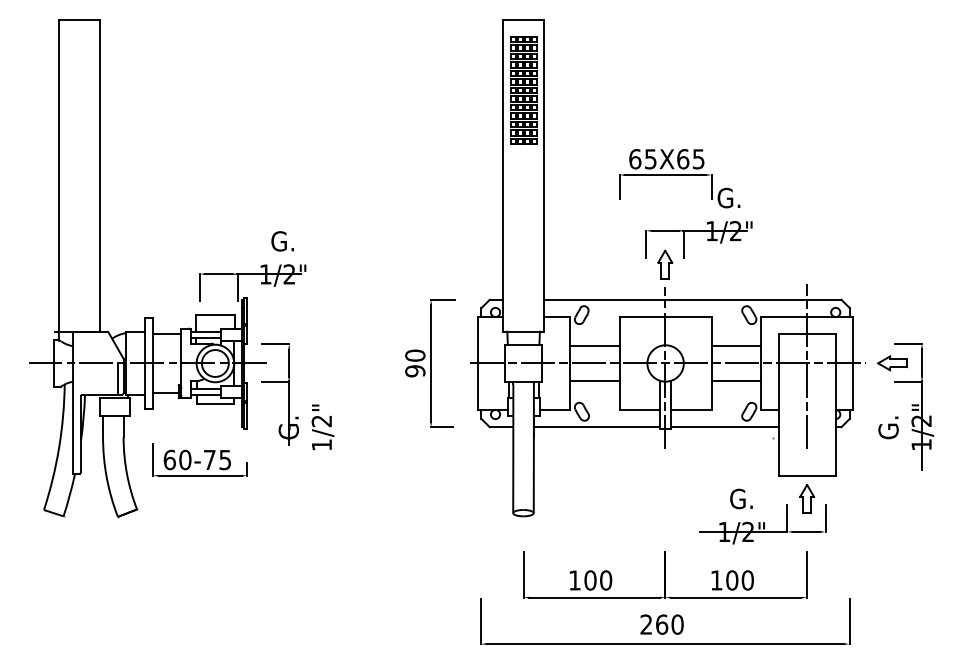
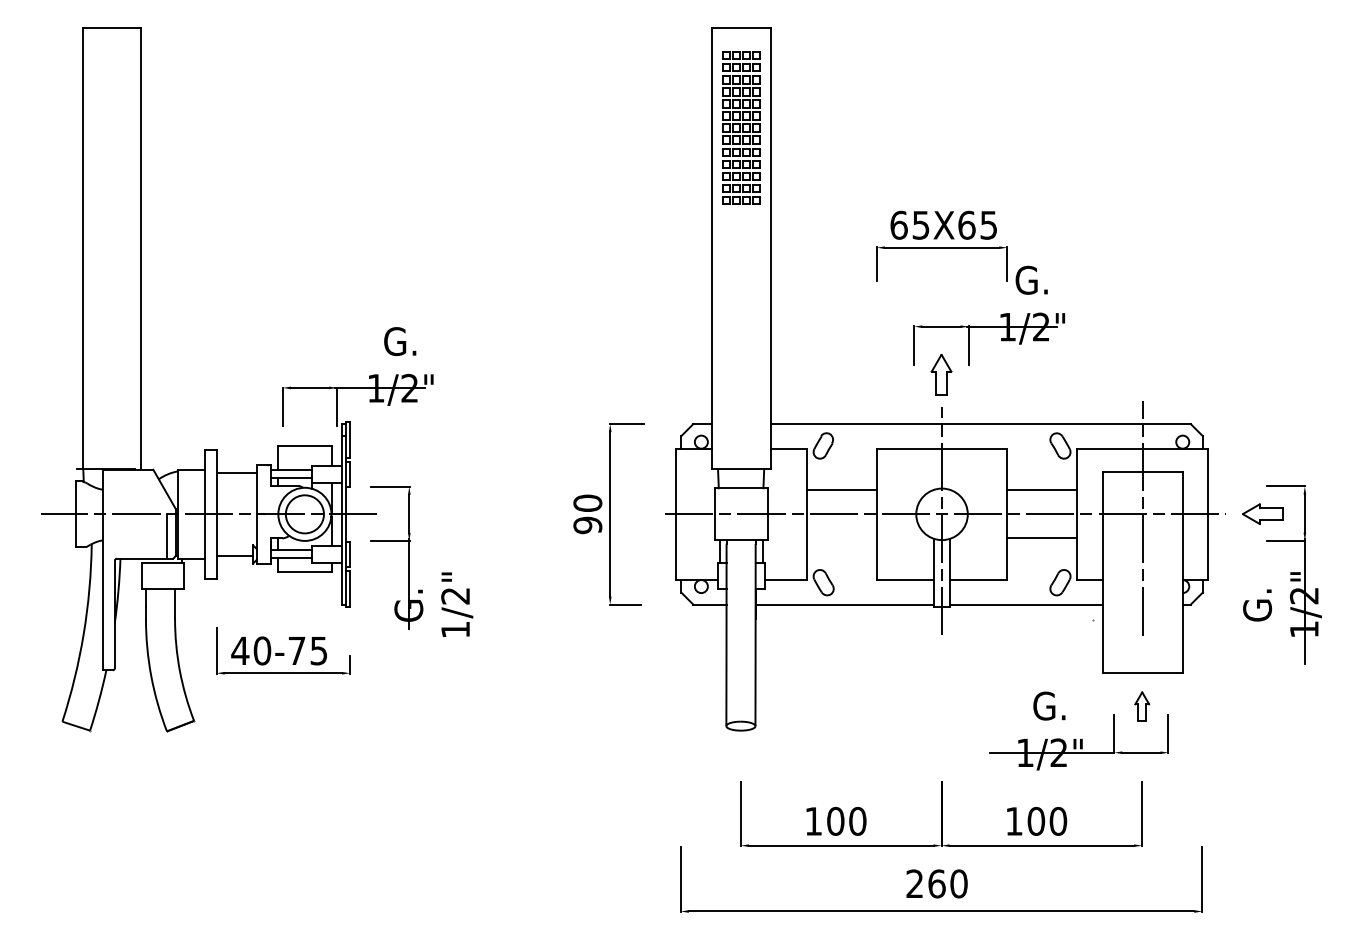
line: (594, 380) -> (841, 538), removed
text: (169, 459) -> (239, 650), 60-75 -> 40-75
part: (806, 499) -> (1141, 706), size x0.7

